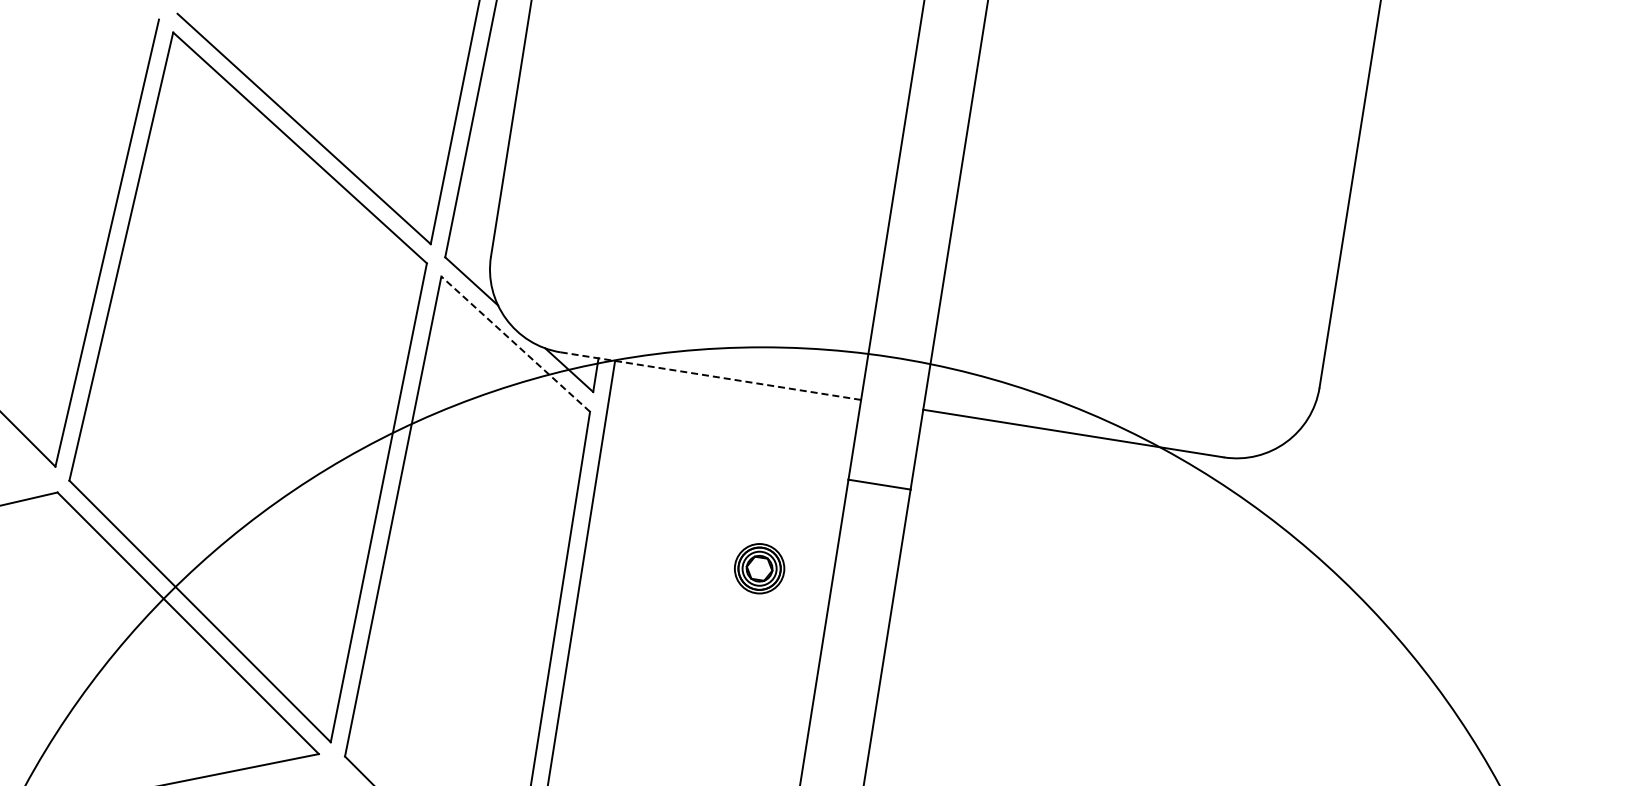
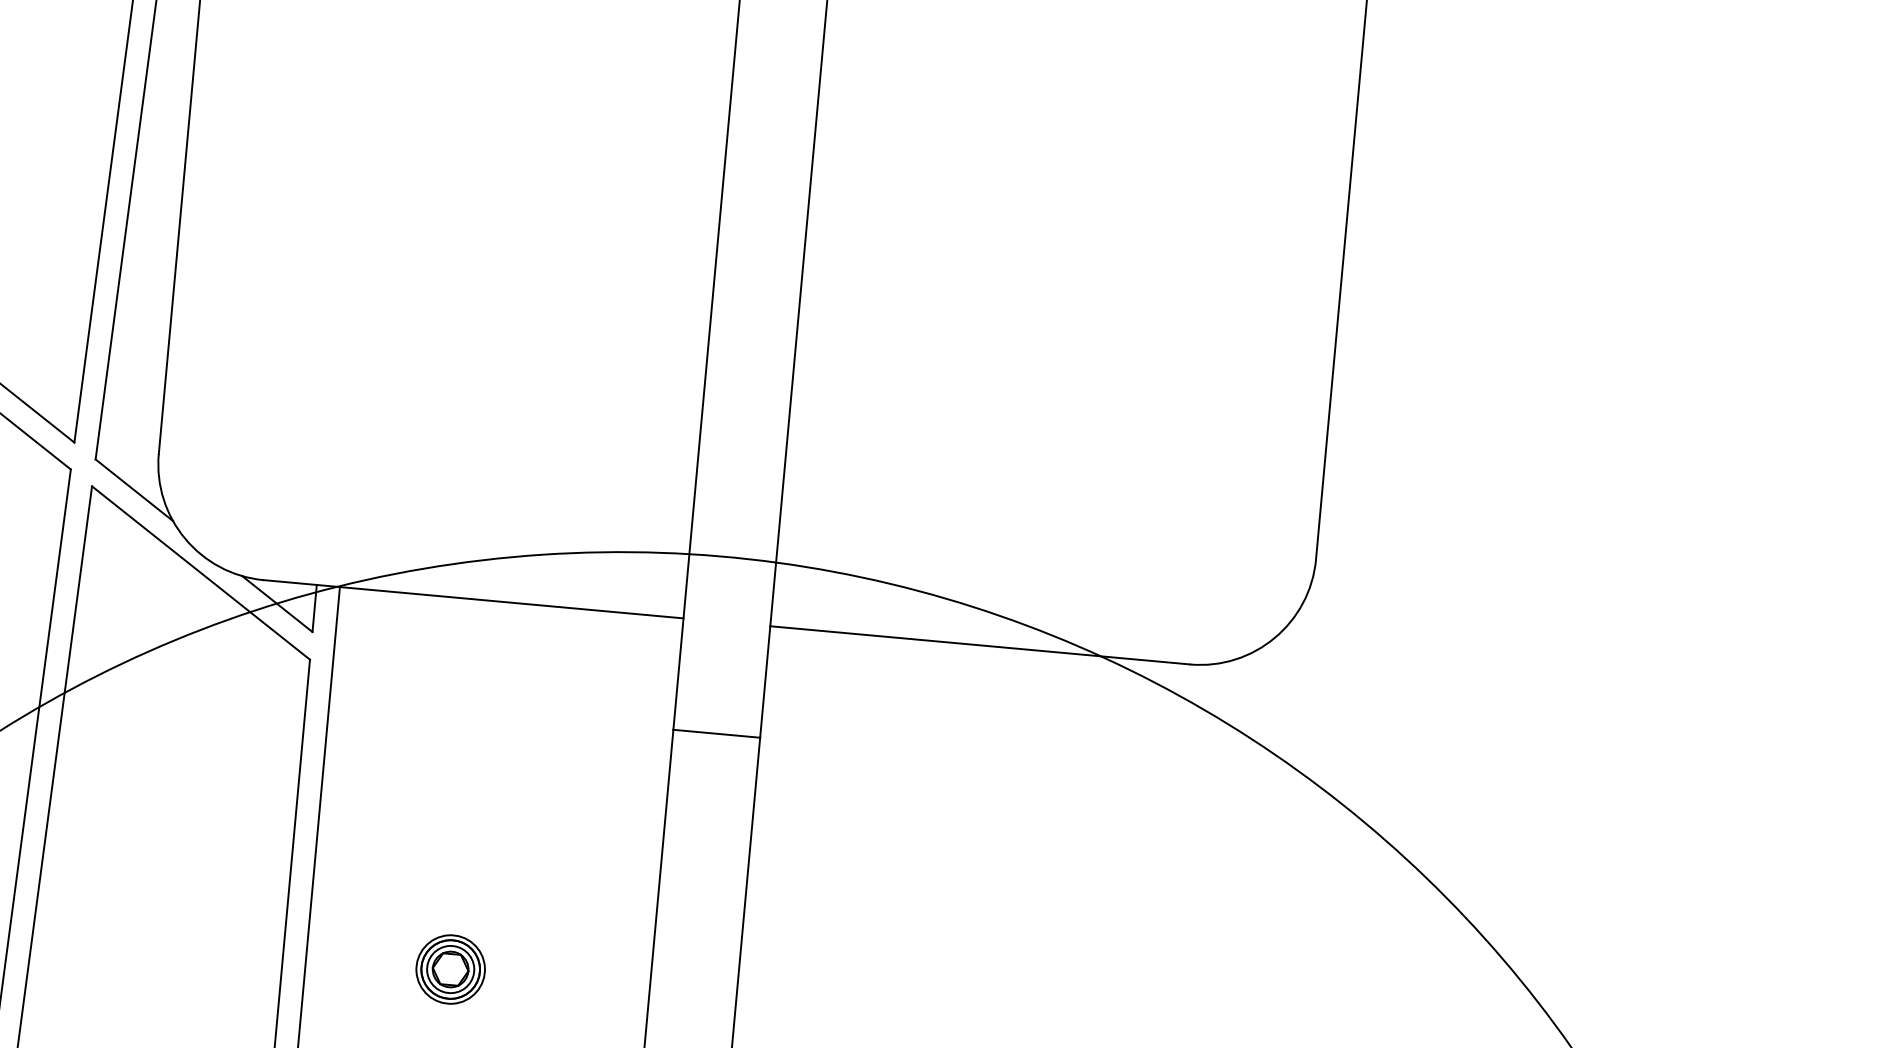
line: (515, 344) -> (200, 573), dashed -> solid
line: (711, 376) -> (474, 599), dashed -> solid
part: (759, 568) -> (450, 969), moved

